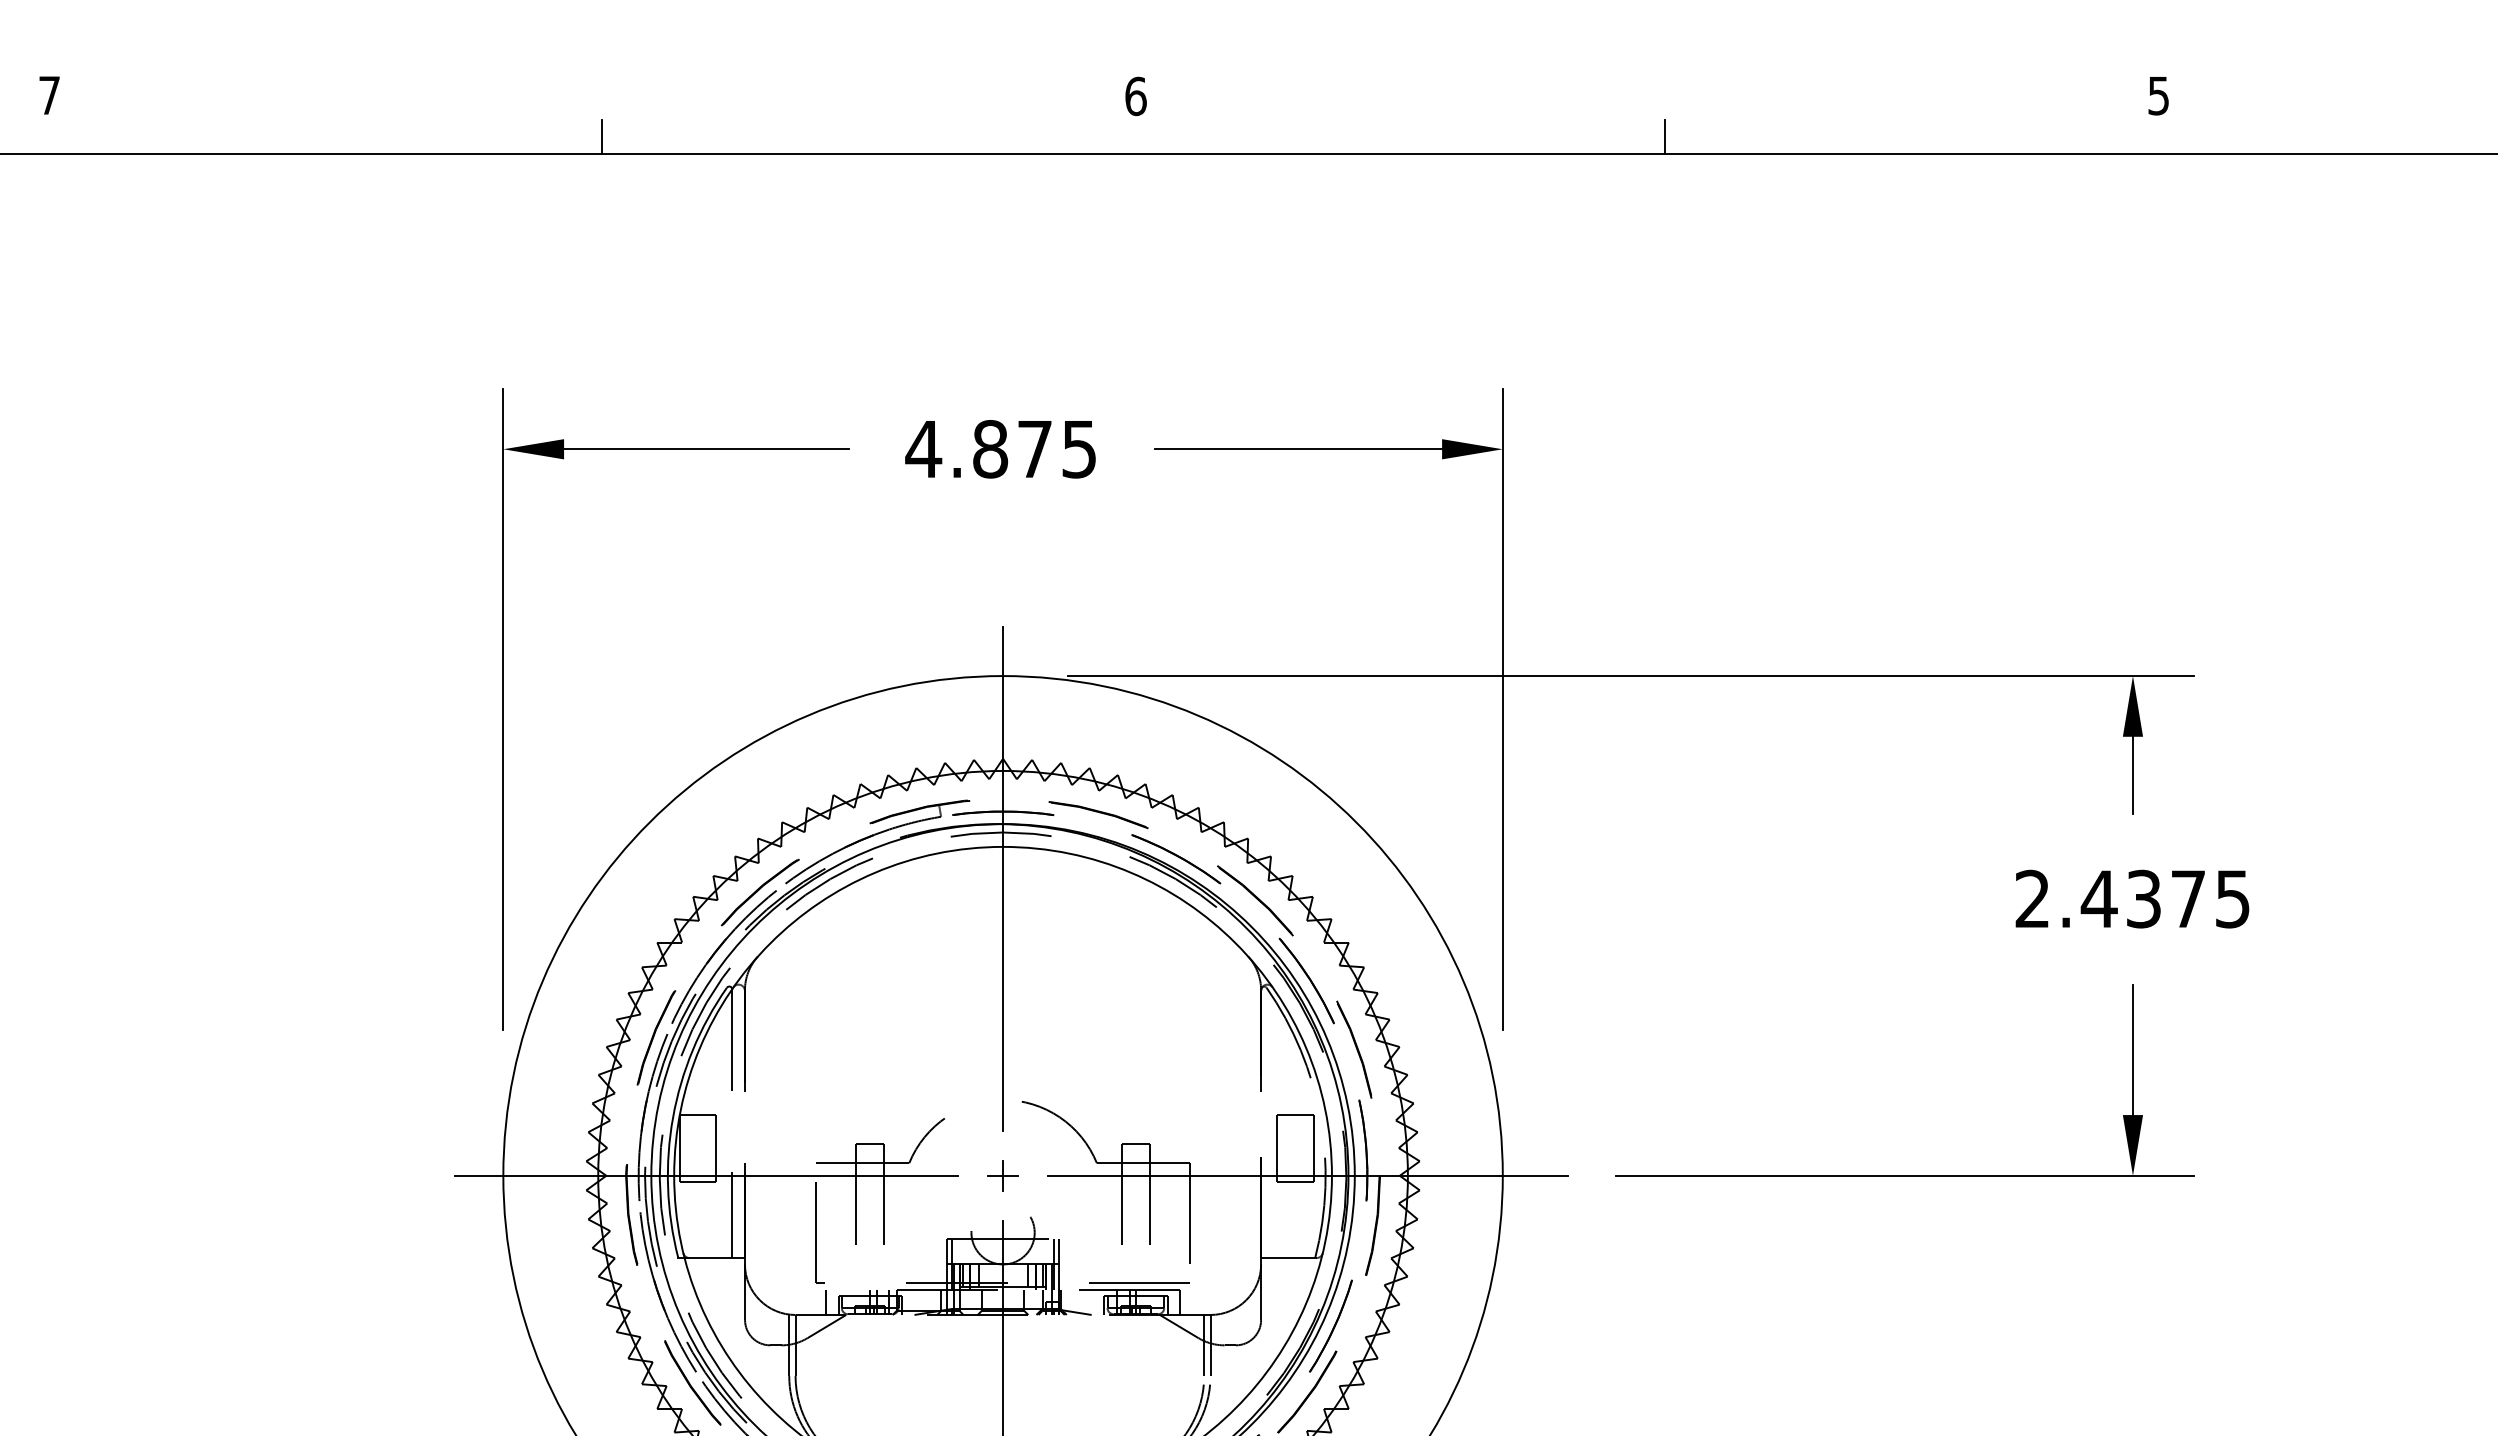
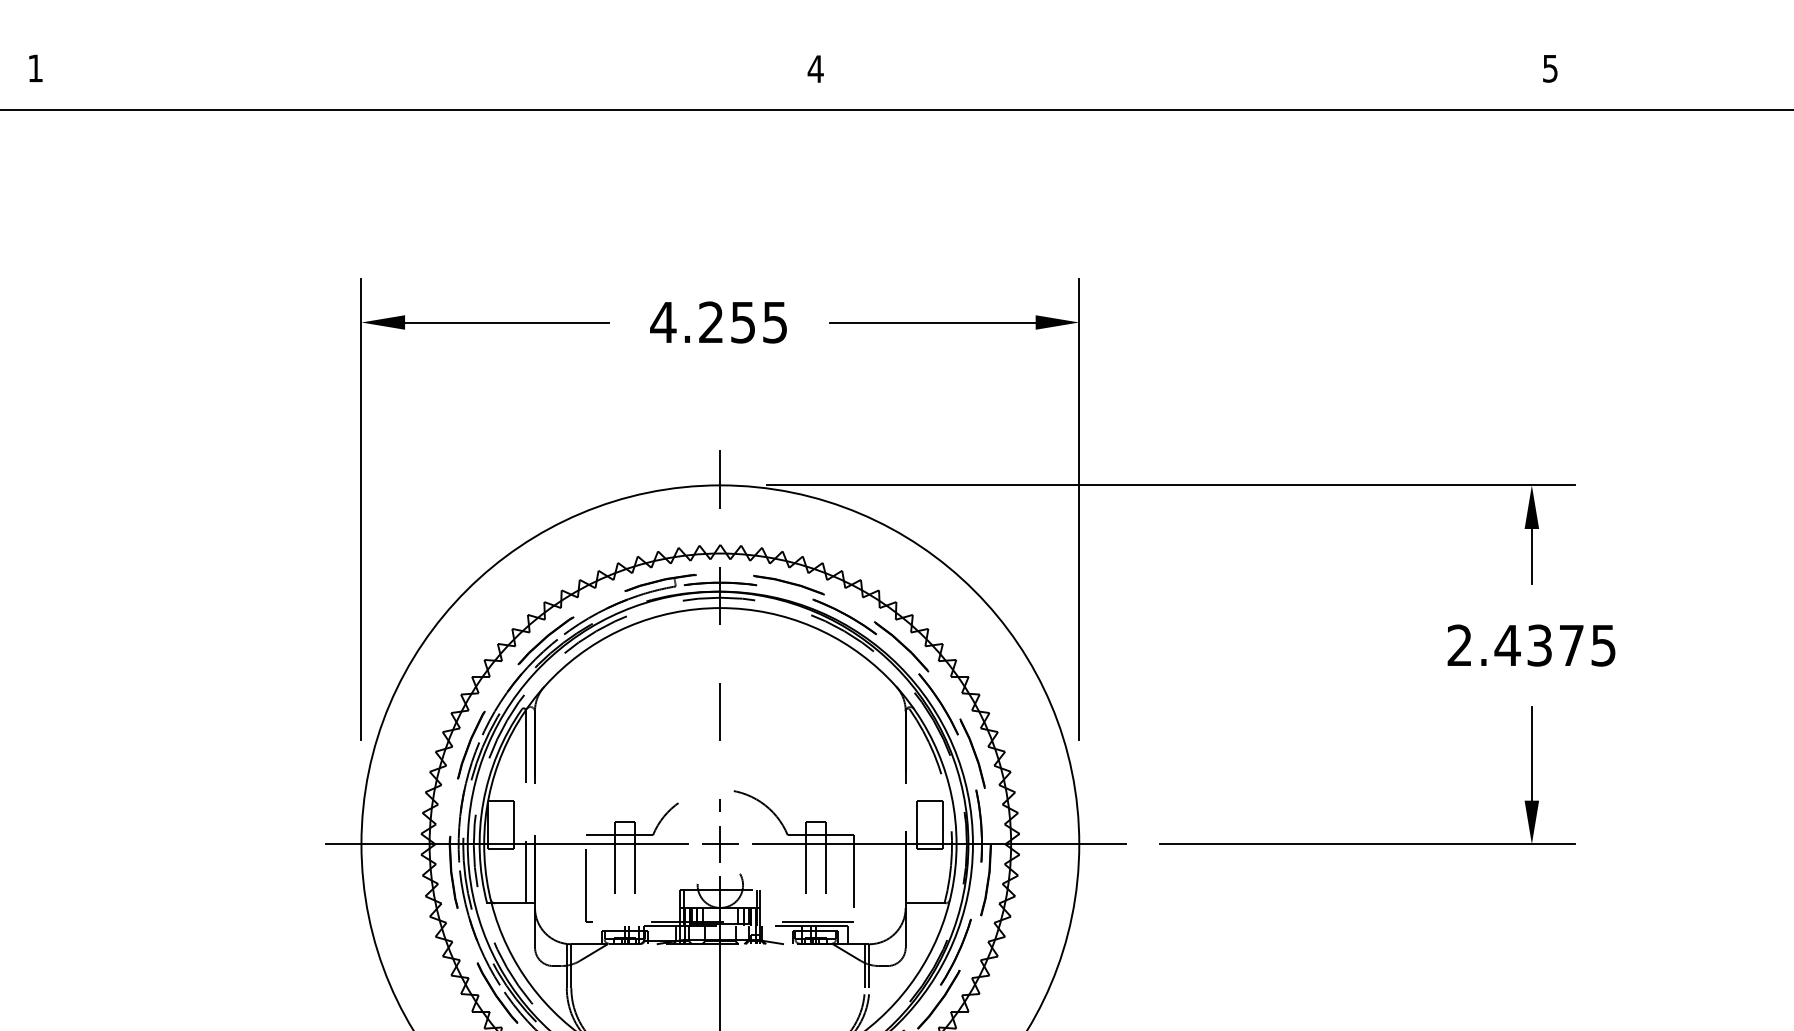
text: (49, 95) -> (35, 68), 7 -> 1
text: (1135, 96) -> (815, 69), 6 -> 4
line: (602, 136) -> (432, 97), removed
line: (1665, 136) -> (1196, 97), removed
text: (1012, 449) -> (727, 322), 4.875 -> 4.255
line: (1003, 879) -> (720, 631), solid -> dashed
part: (1002, 1175) -> (719, 844), size x1.6
line: (825, 1301) -> (592, 934), removed

